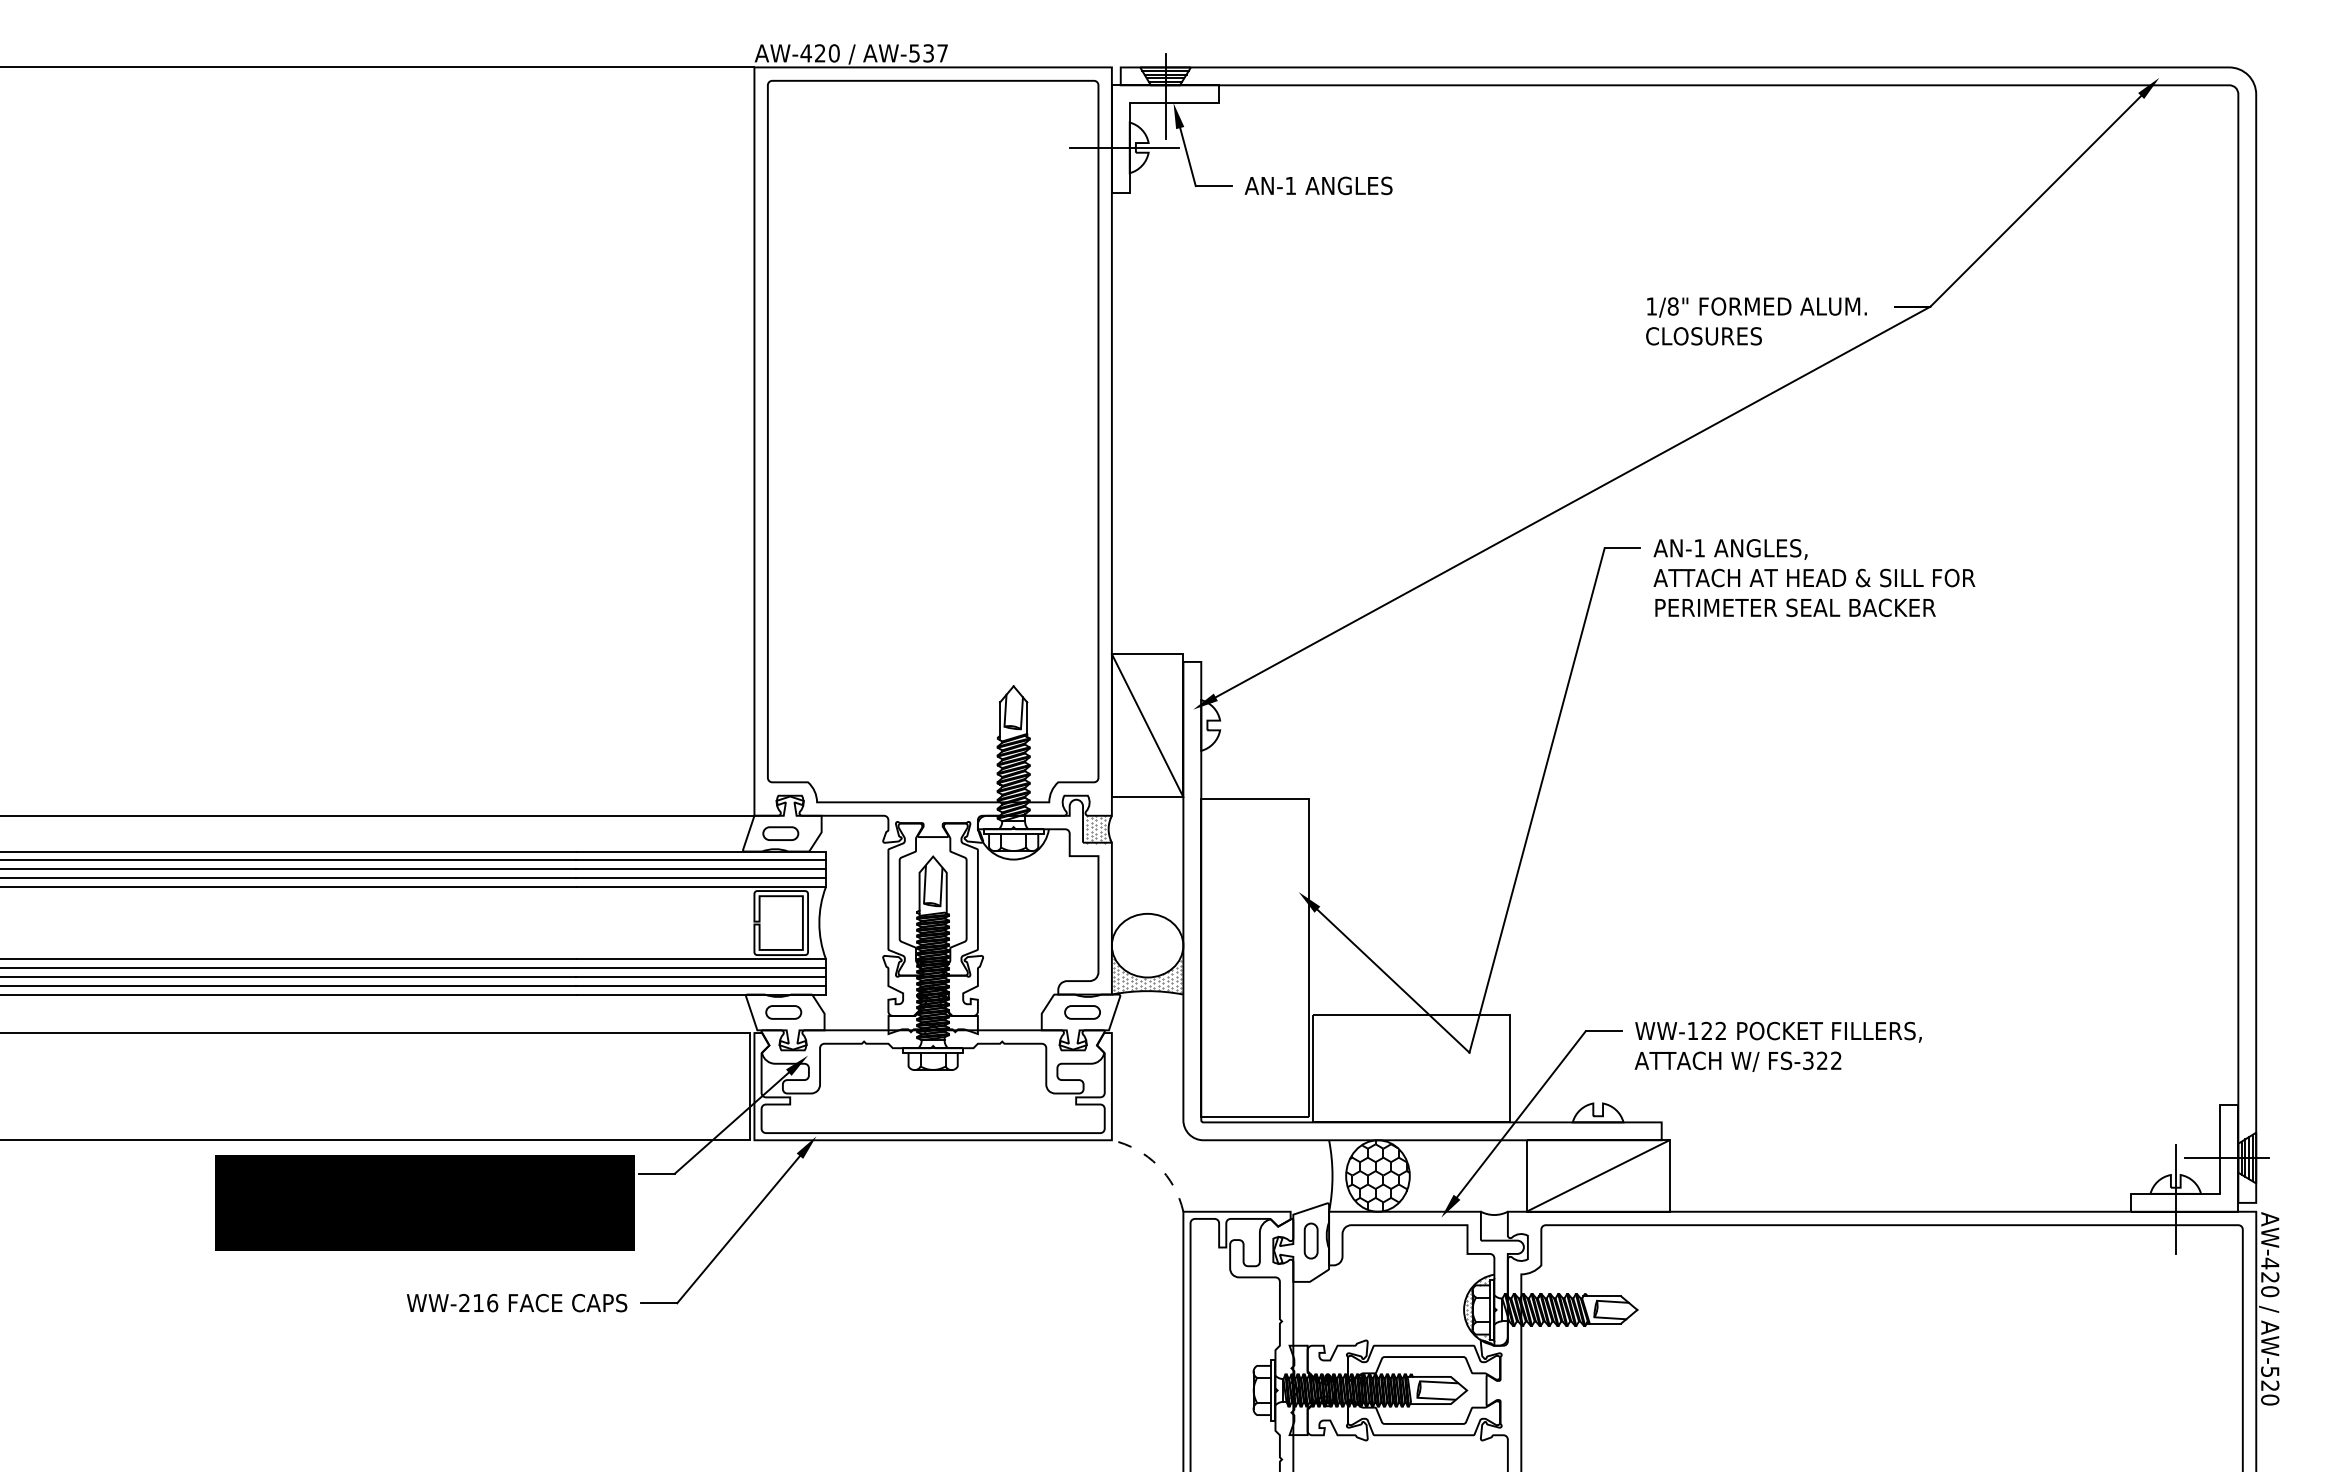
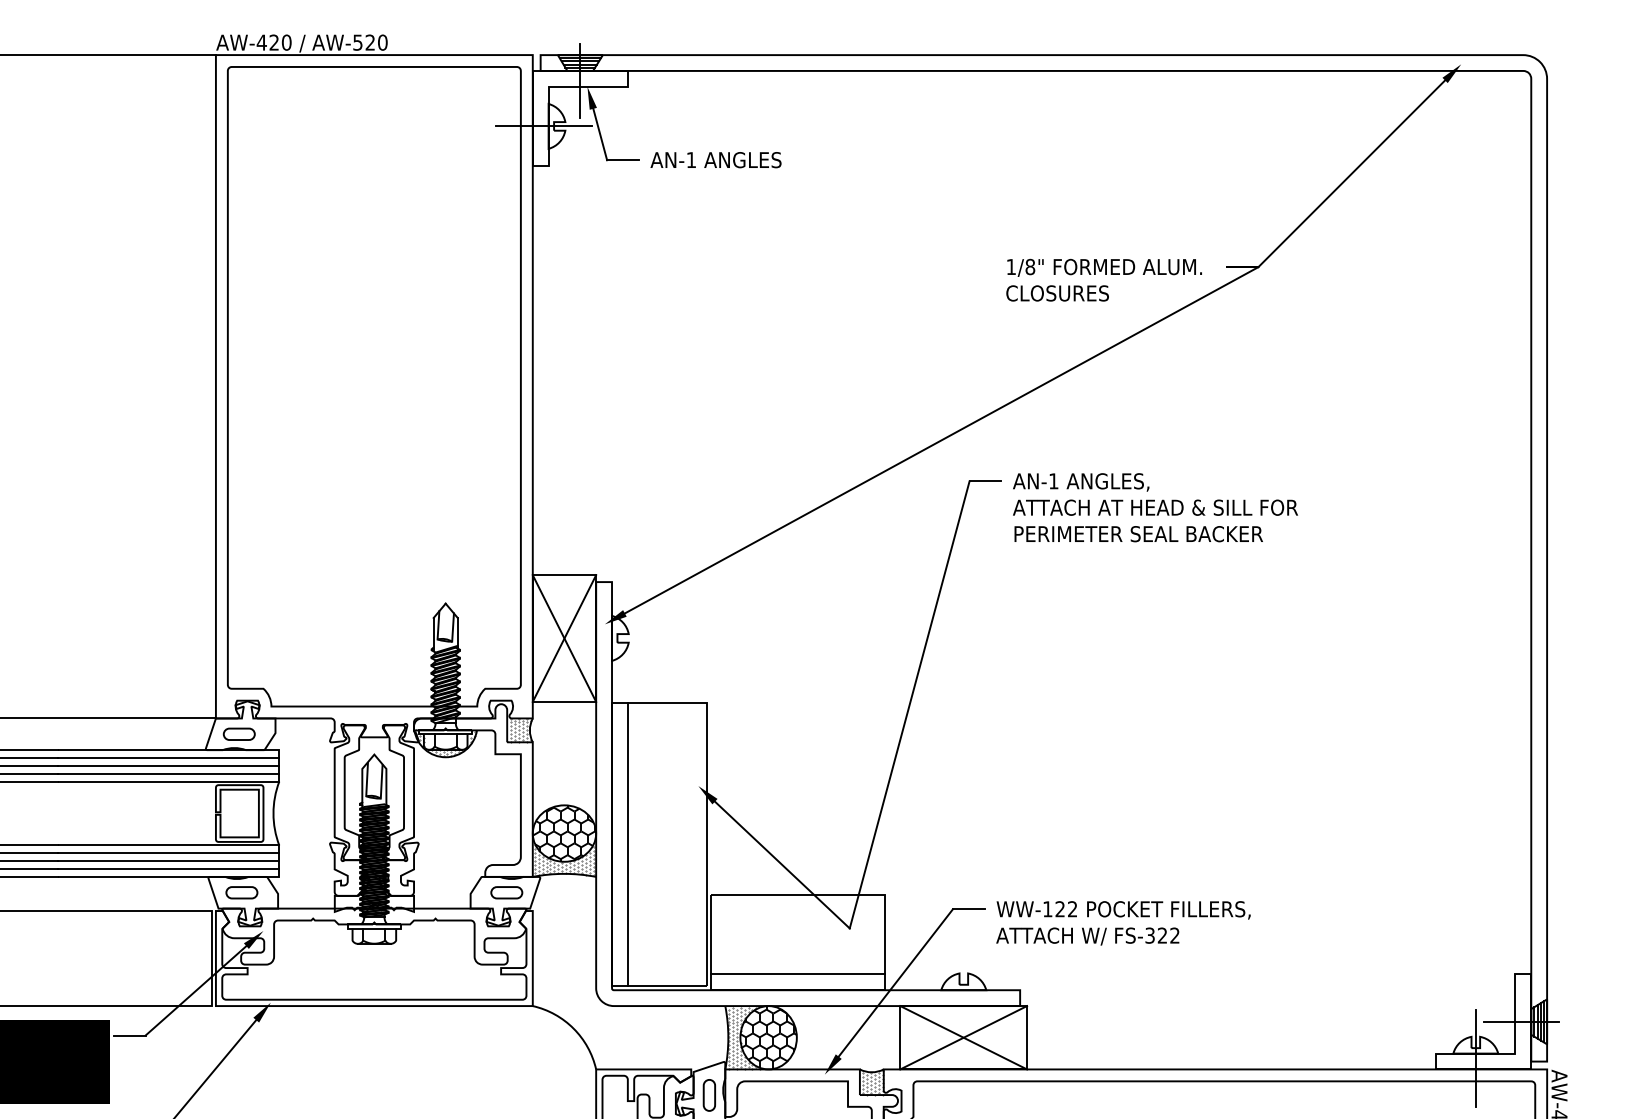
text: (935, 53) -> (376, 42), AW-537 -> AW-520
line: (1147, 725) -> (564, 638), added
hatch: (1012, 843) -> (444, 743), added
hatch: (1147, 945) -> (564, 833), added
line: (1219, 957) -> (628, 844), added
line: (1410, 1104) -> (797, 974), added
arc: (1157, 1165) -> (573, 1028), dashed -> solid
line: (1597, 1175) -> (963, 1037), added
hatch: (1350, 1176) -> (744, 1038), added
hatch: (1495, 1226) -> (872, 1082), added

